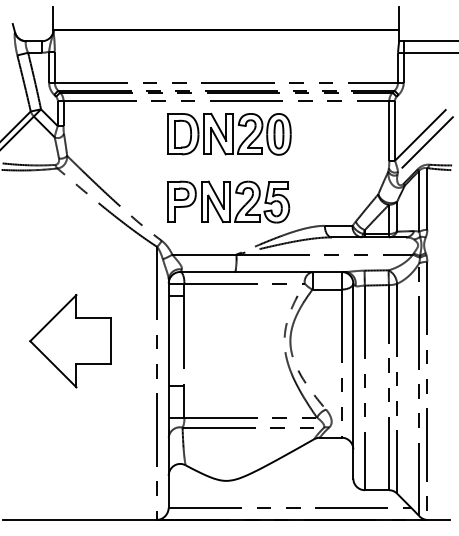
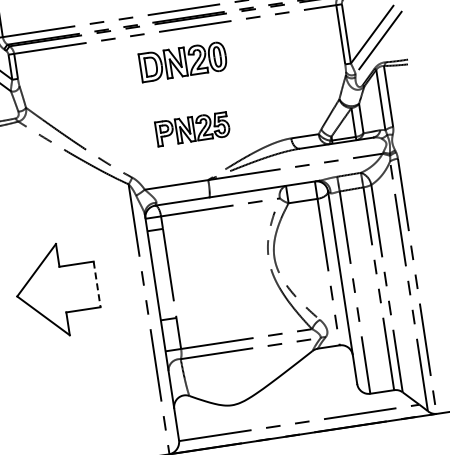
part: (229, 133) -> (183, 61), size x0.7
part: (228, 201) -> (192, 128), size x0.6
line: (111, 341) -> (97, 284), solid -> dashed

